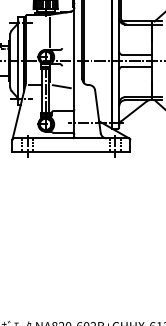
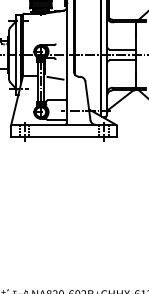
line: (49, 32) -> (44, 29), removed

